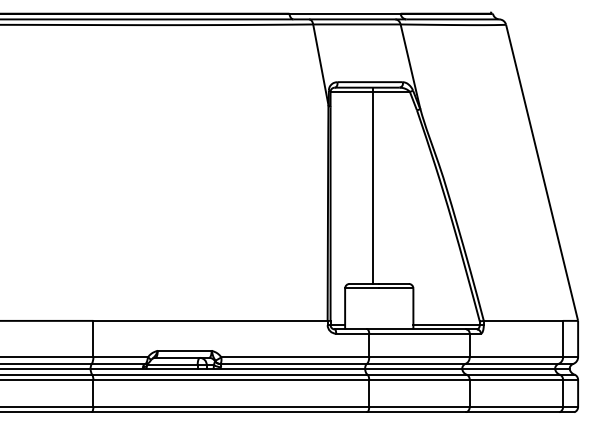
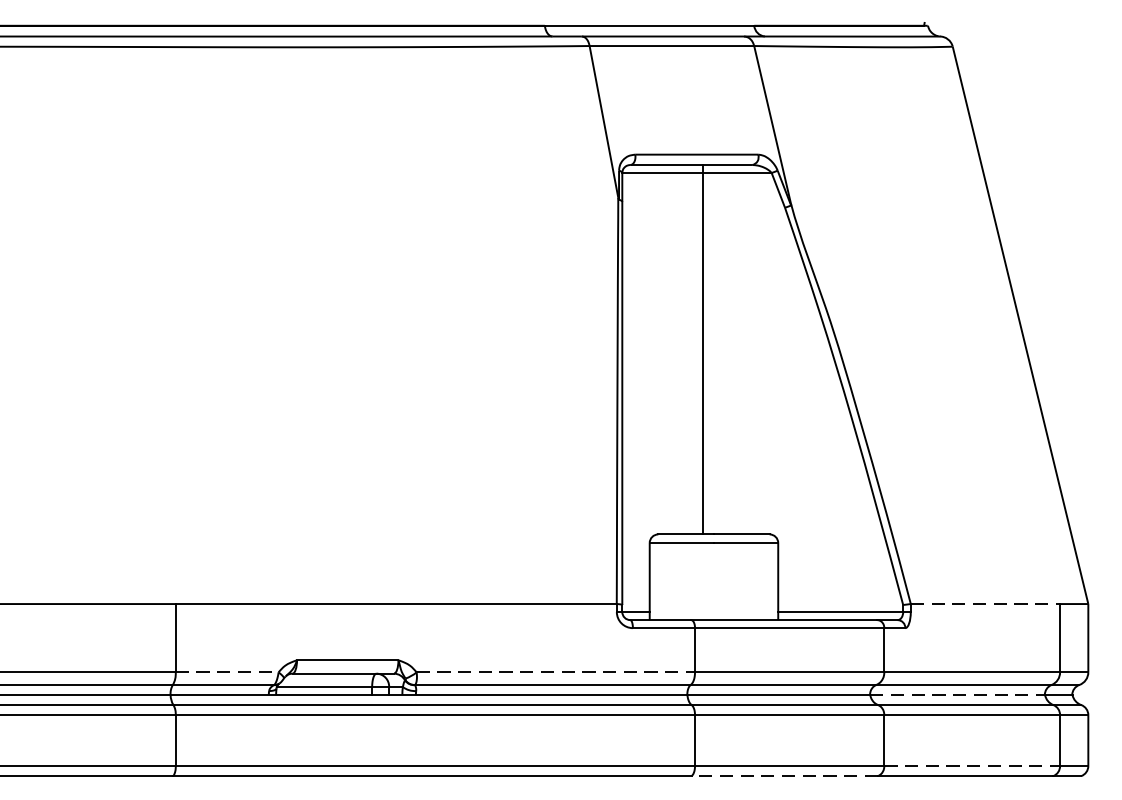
line: (523, 320) -> (985, 603), solid -> dashed
line: (121, 357) -> (228, 672), solid -> dashed
line: (295, 357) -> (556, 672), solid -> dashed
line: (509, 369) -> (959, 695), solid -> dashed
line: (516, 406) -> (972, 765), solid -> dashed
line: (416, 412) -> (784, 776), solid -> dashed

